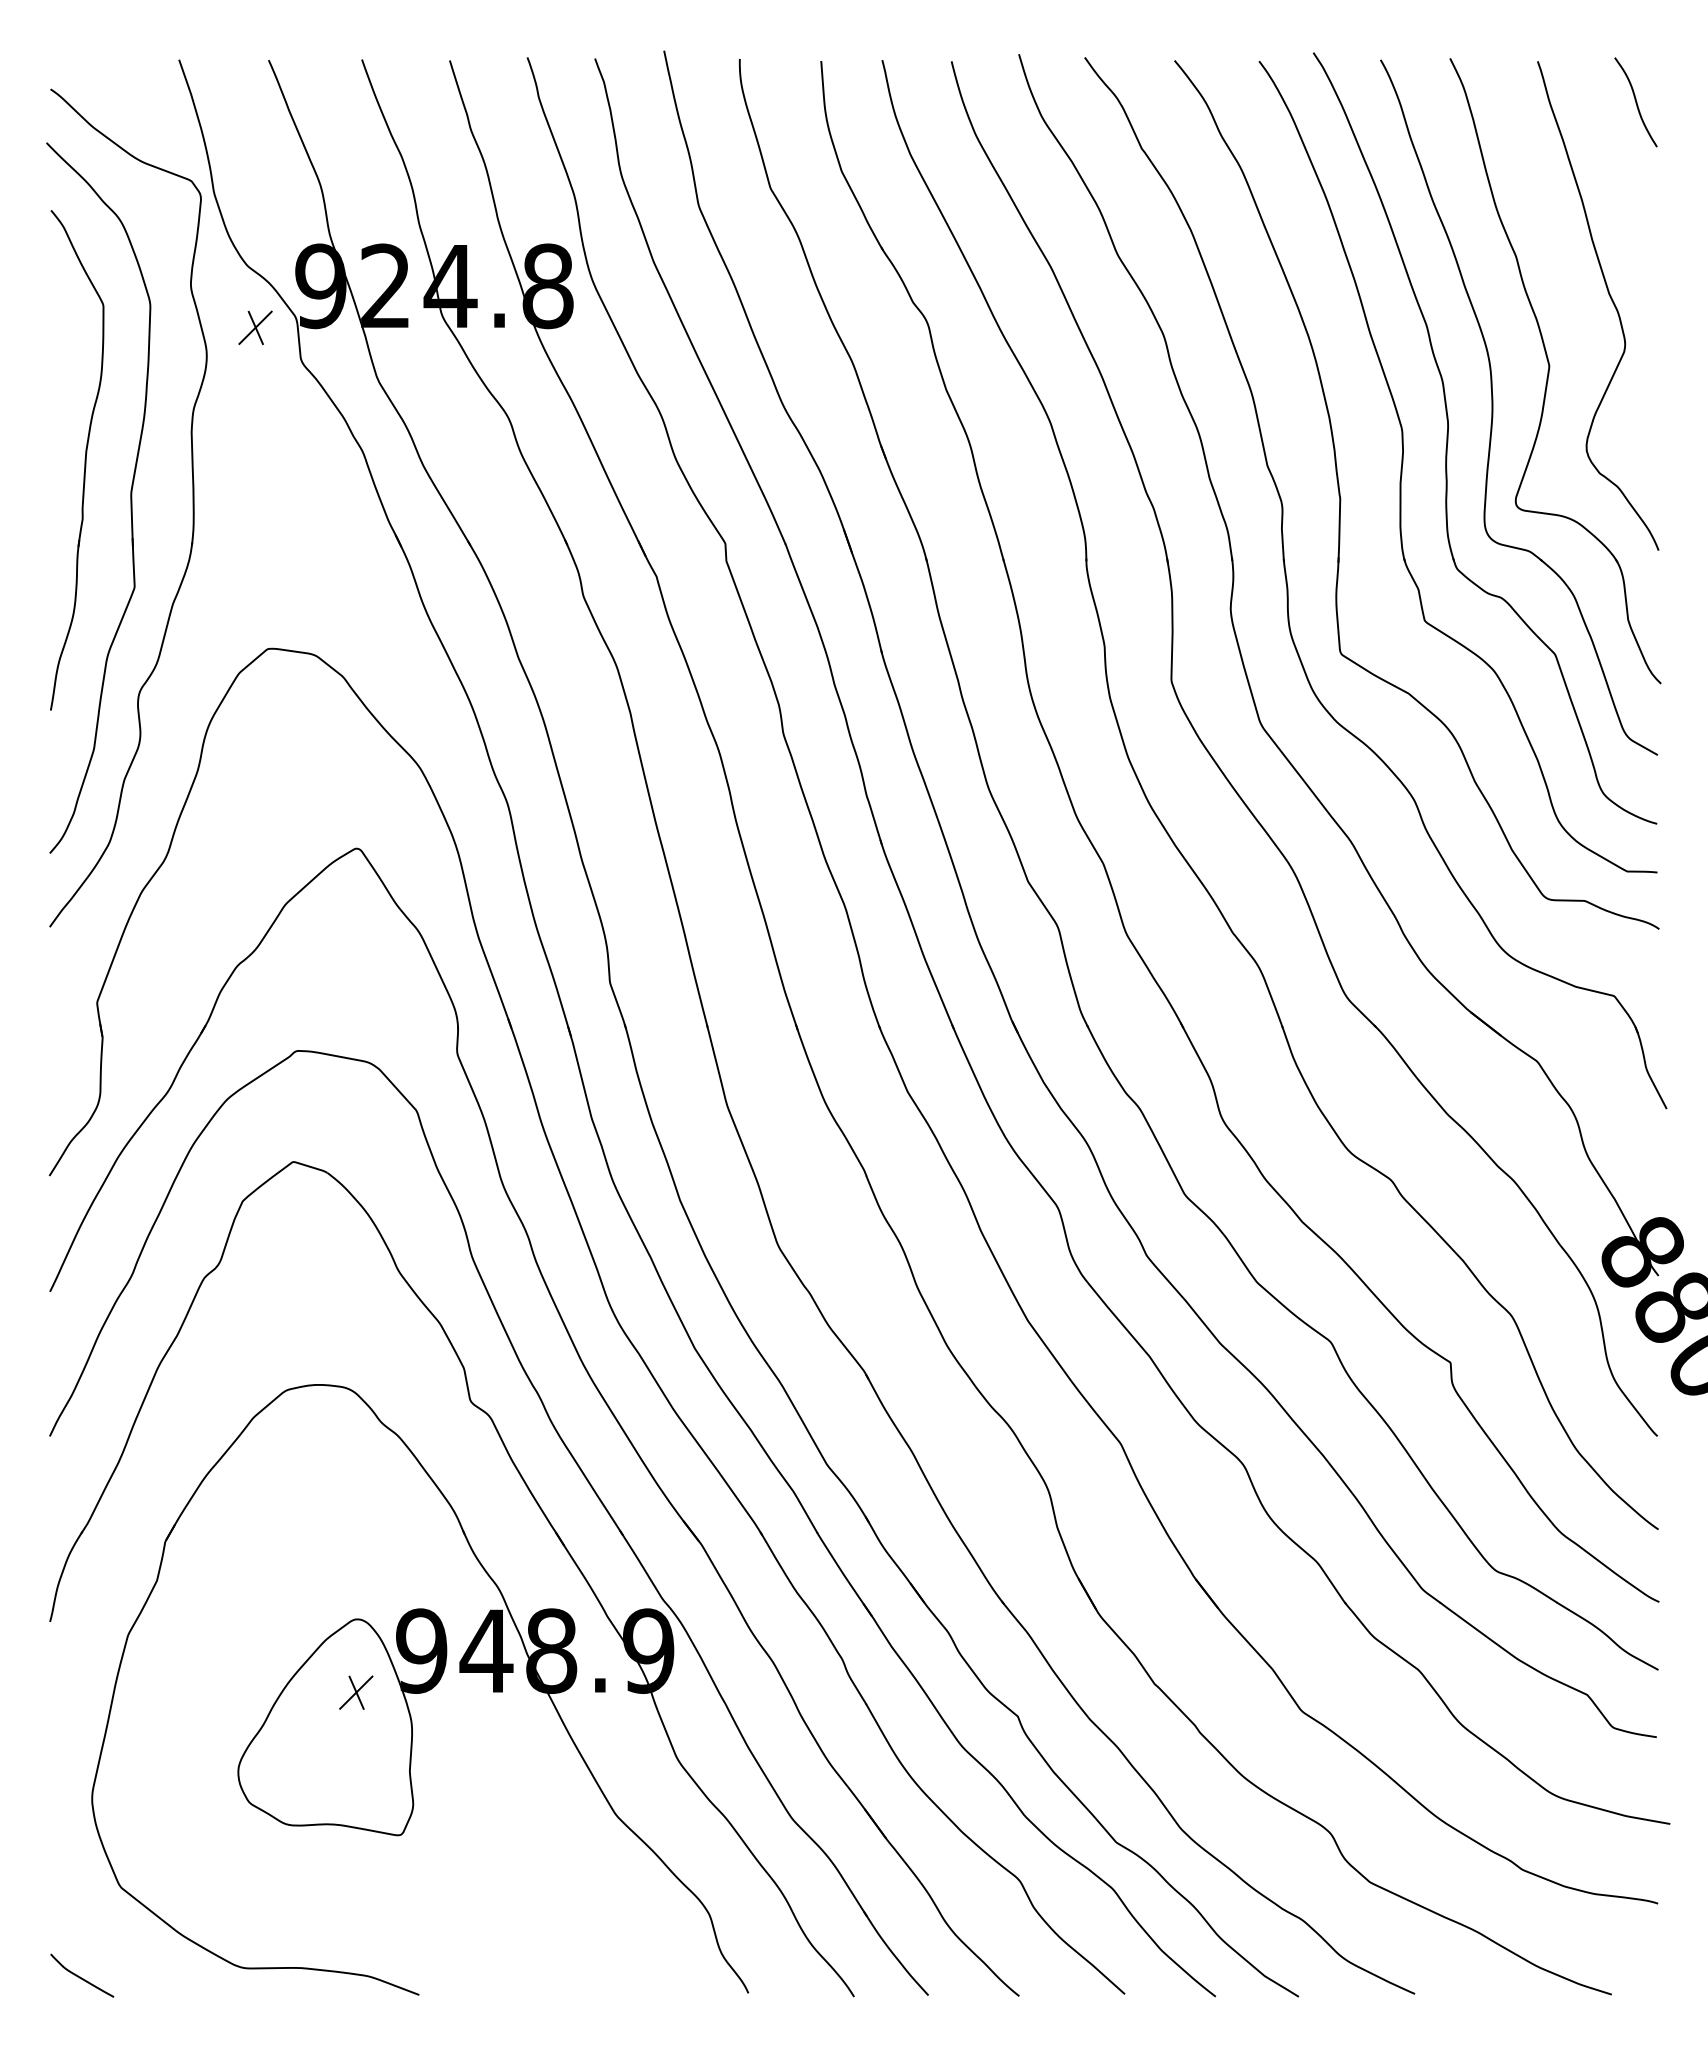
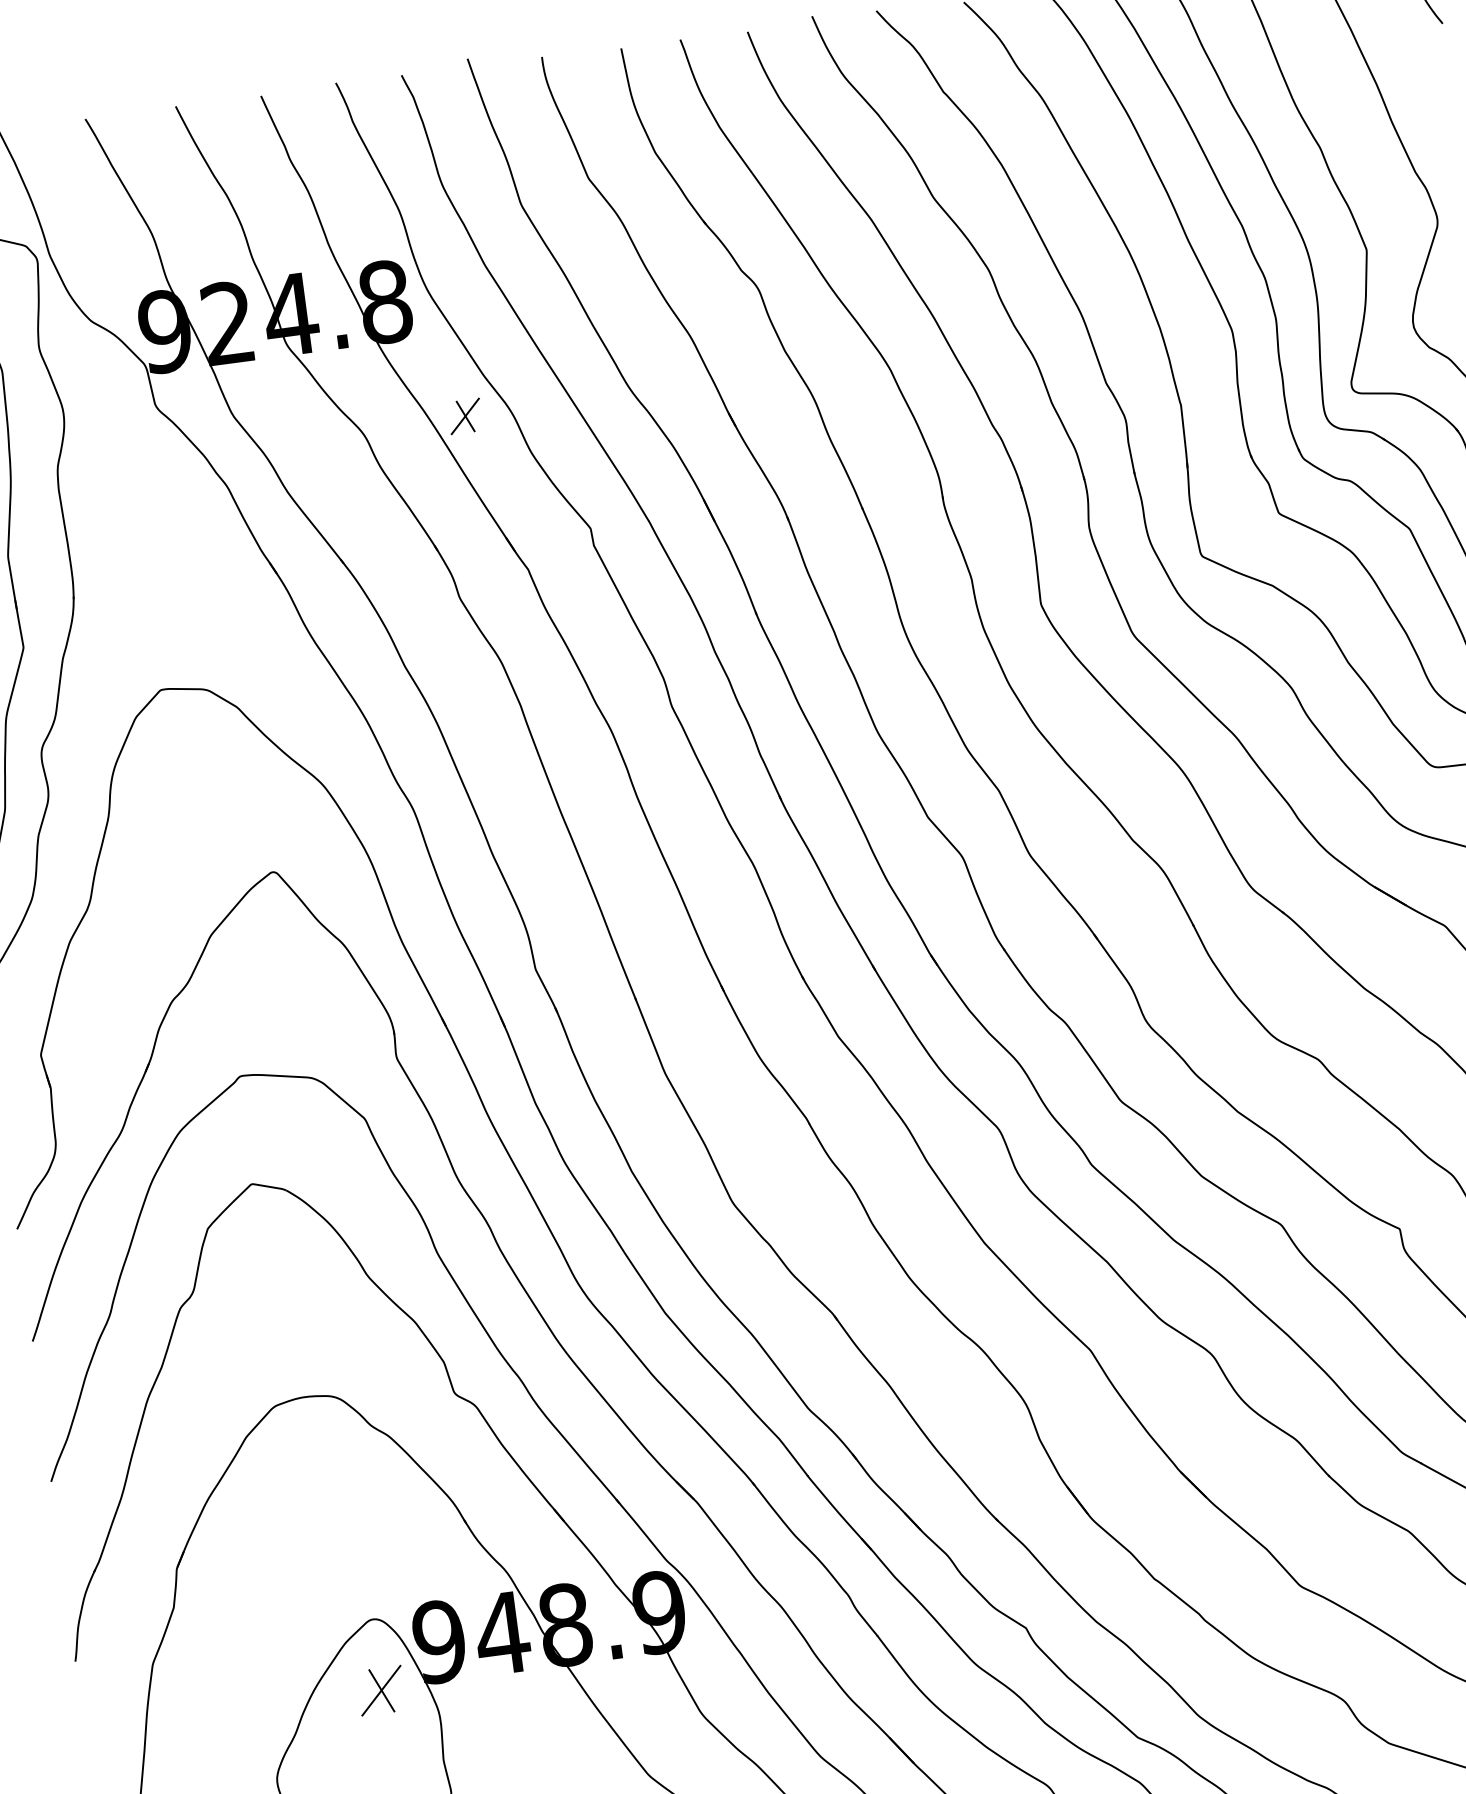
part: (255, 327) -> (465, 416), moved
part: (356, 1692) -> (381, 1690), size x1.4

